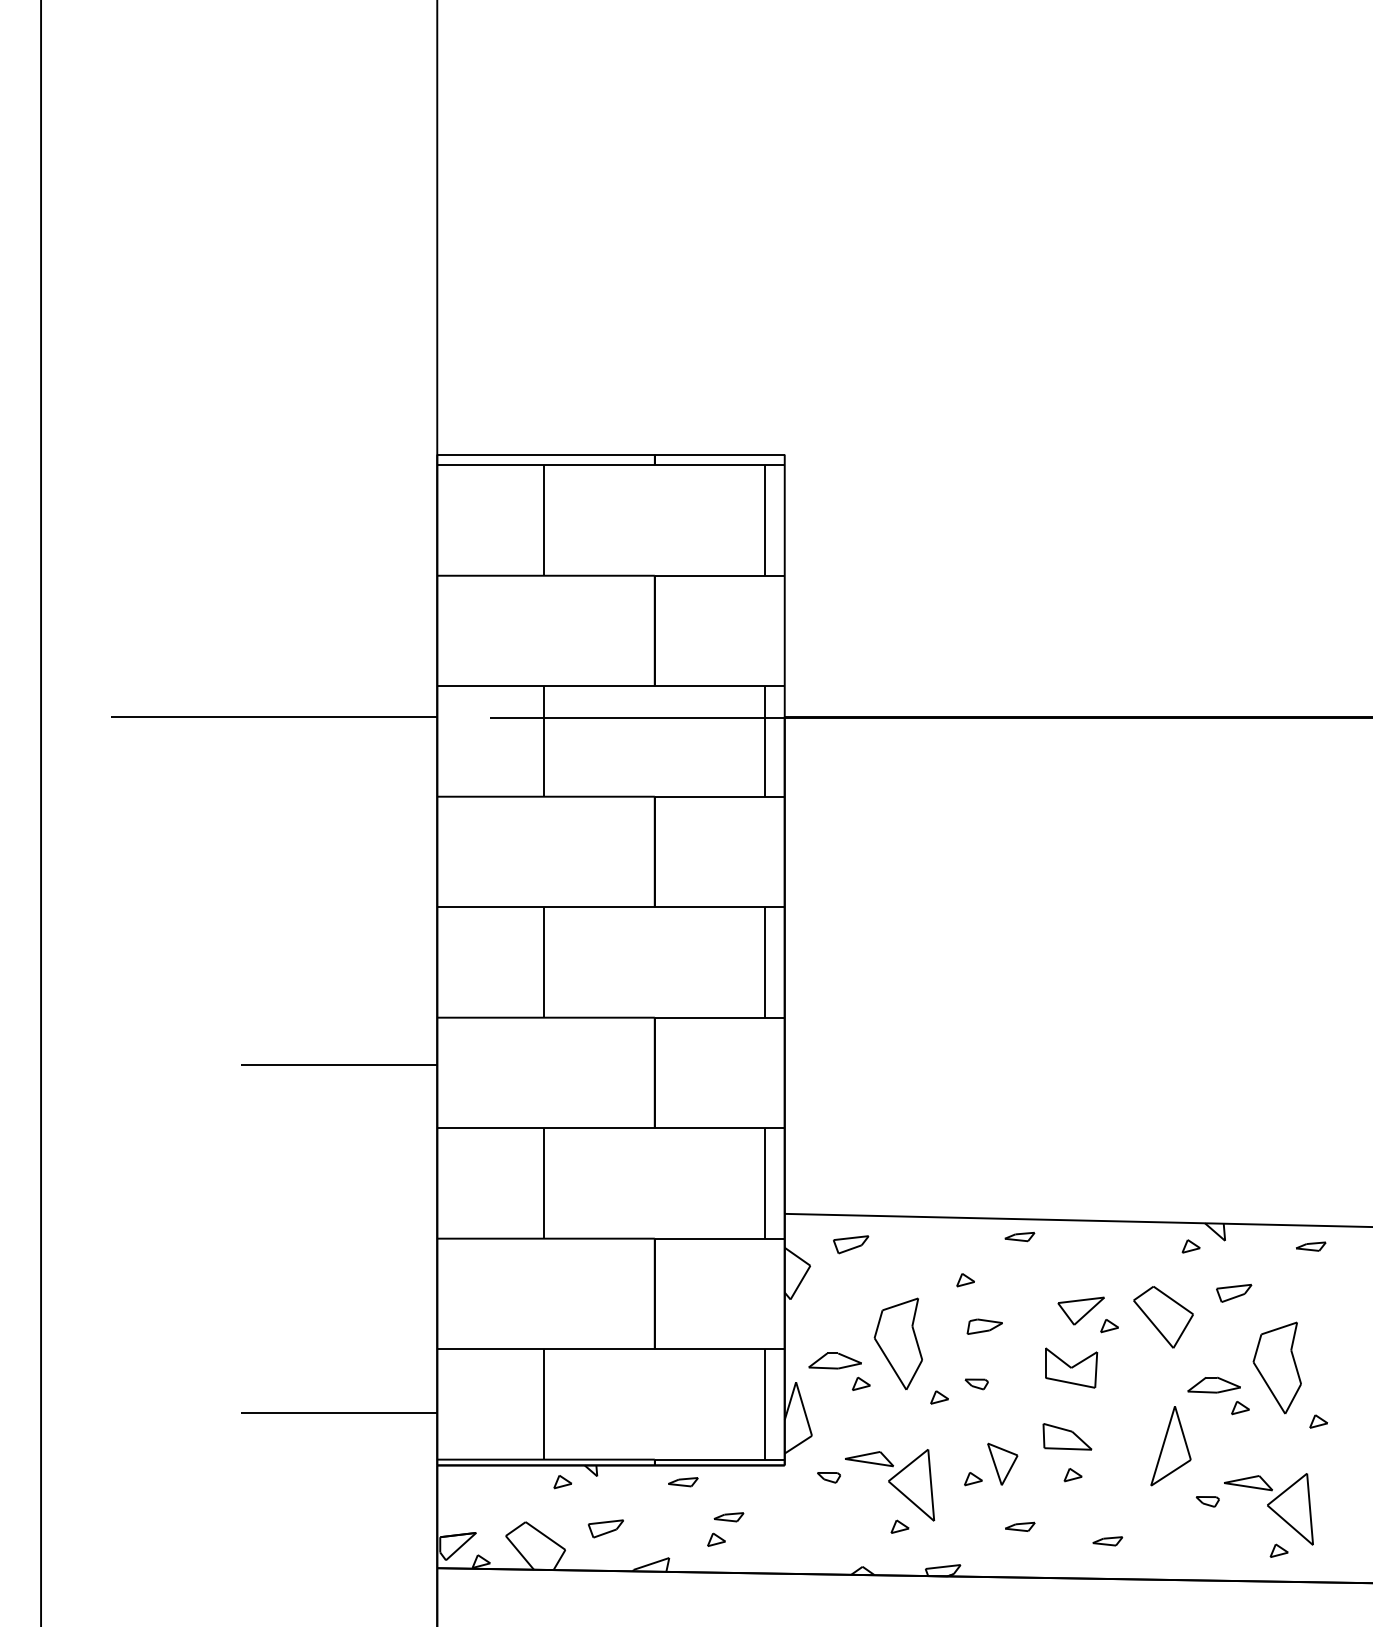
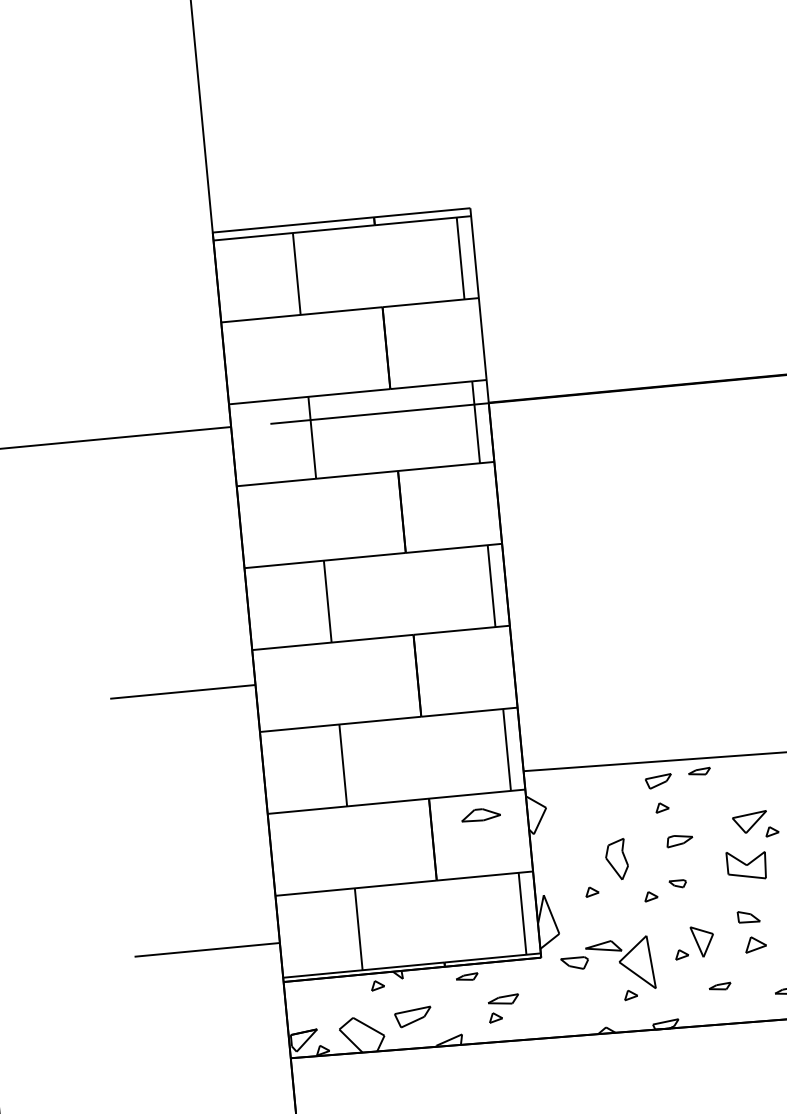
part: (851, 1244) -> (659, 781), moved
part: (897, 1343) -> (616, 859), size x0.6
part: (834, 1360) -> (480, 814), moved
part: (1067, 1436) -> (748, 916), size x0.6
part: (1072, 1475) -> (755, 944), size x1.6
part: (828, 1477) -> (574, 963), size x1.6
part: (728, 1517) -> (503, 1000), size x1.4
part: (605, 1528) -> (412, 1017), size x1.4

